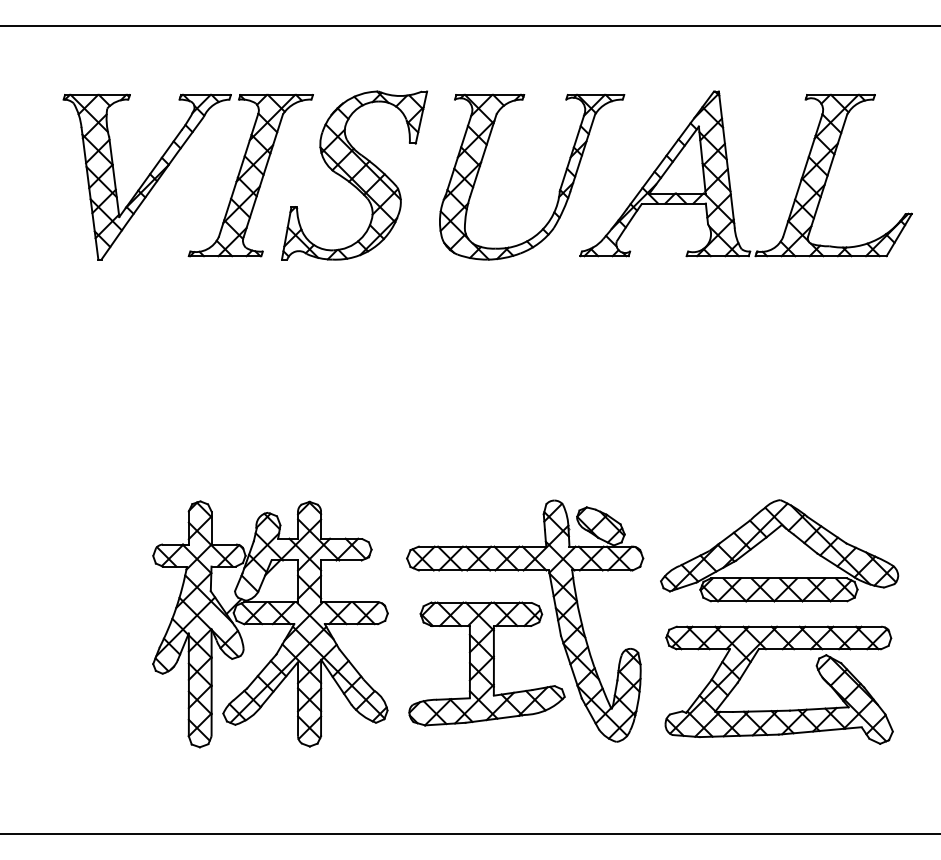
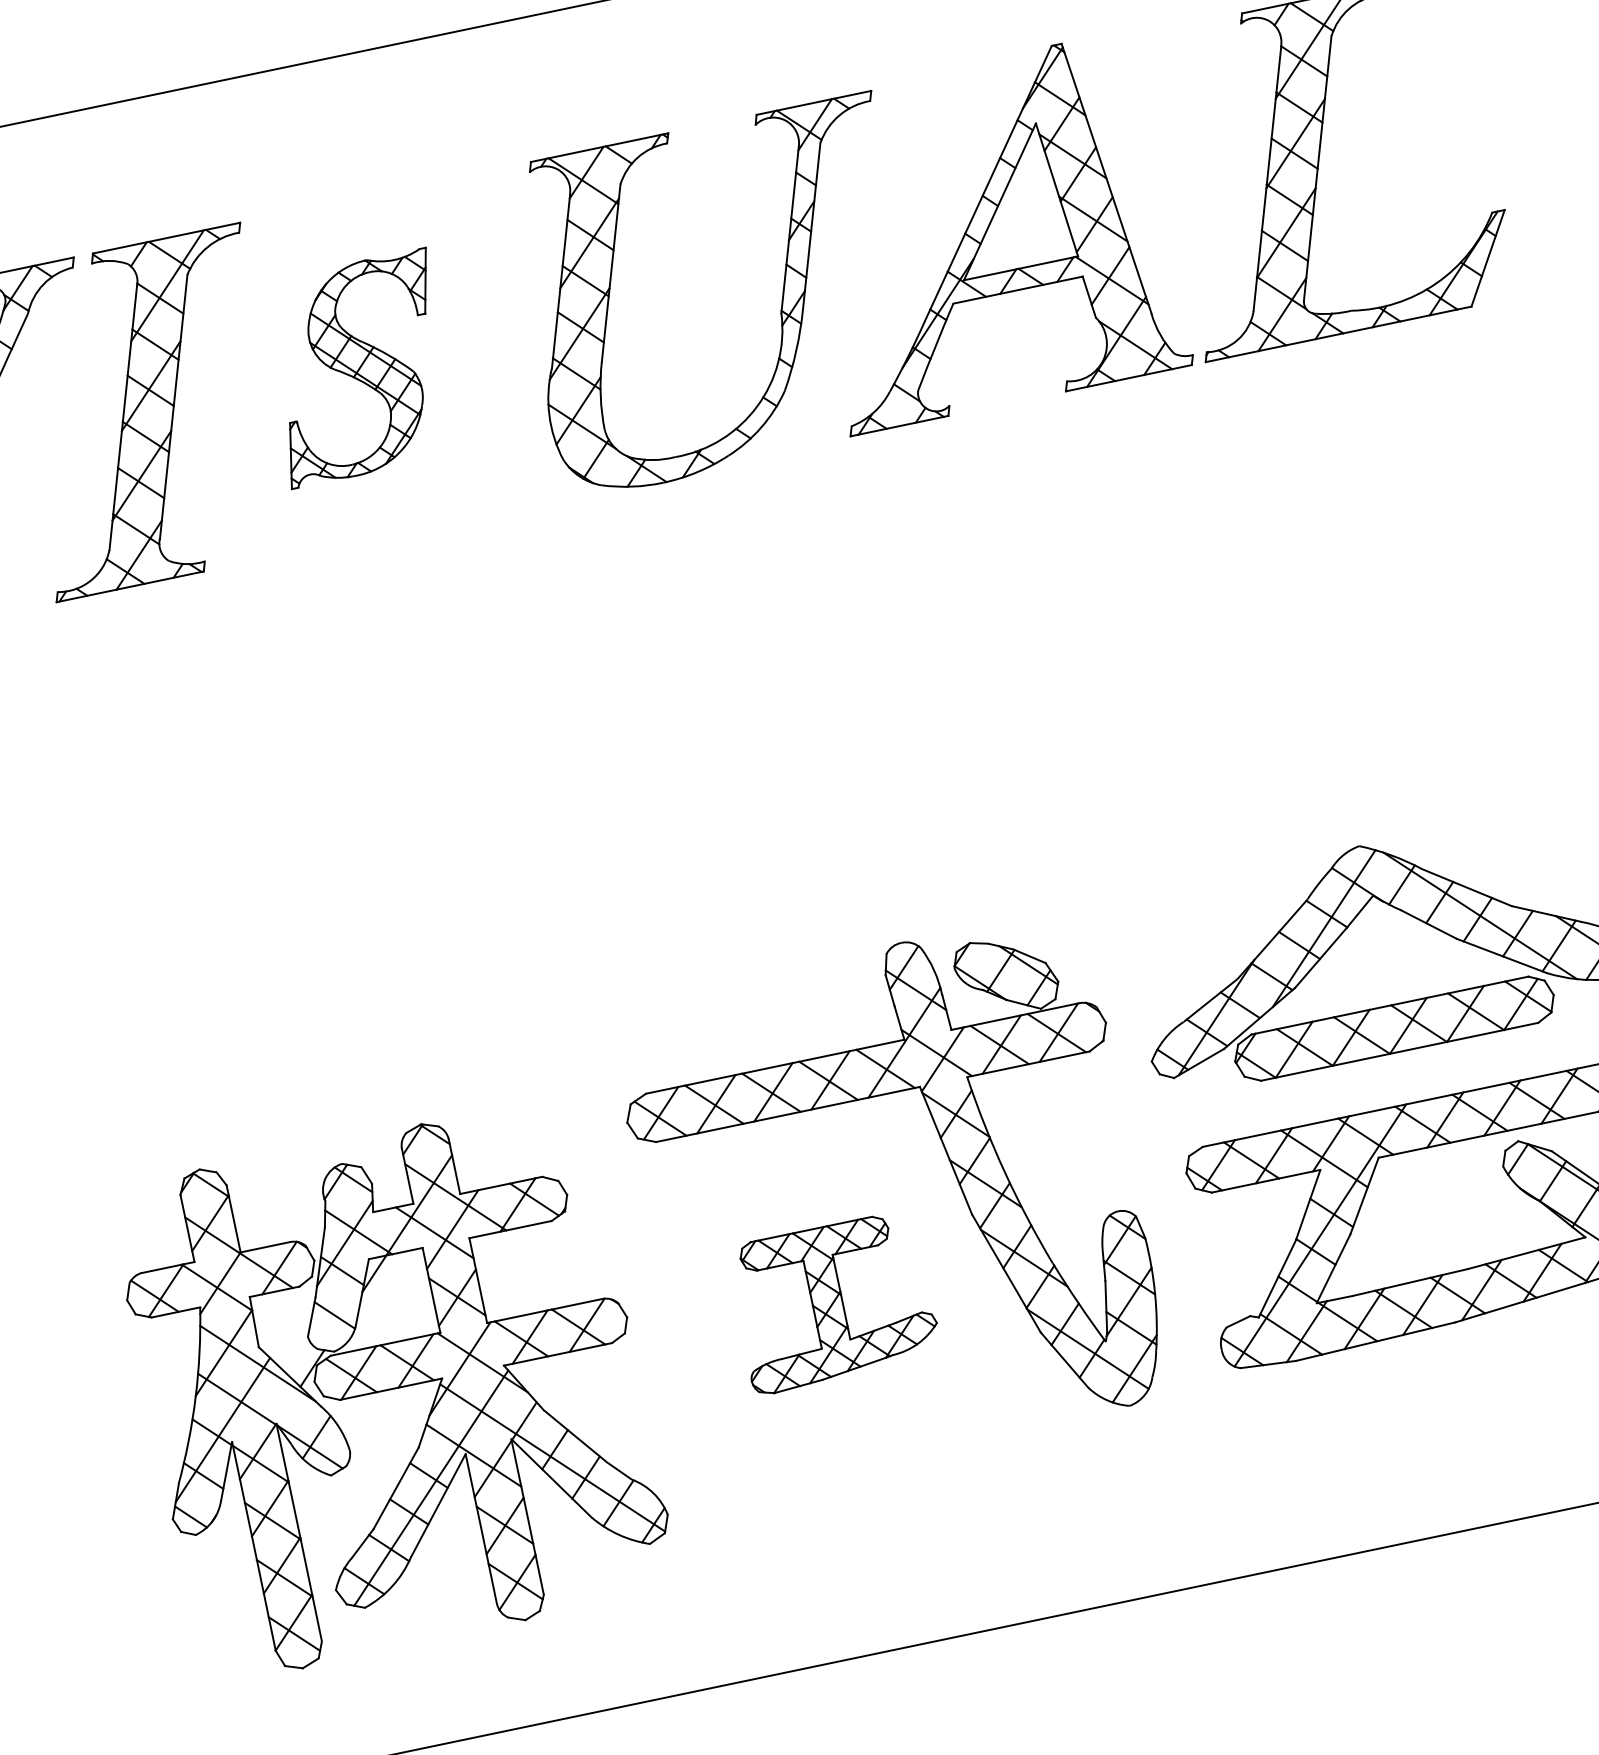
part: (354, 175) -> (358, 368), size x0.6
part: (270, 624) -> (393, 1389), moved
part: (486, 663) -> (832, 1301), size x0.6

